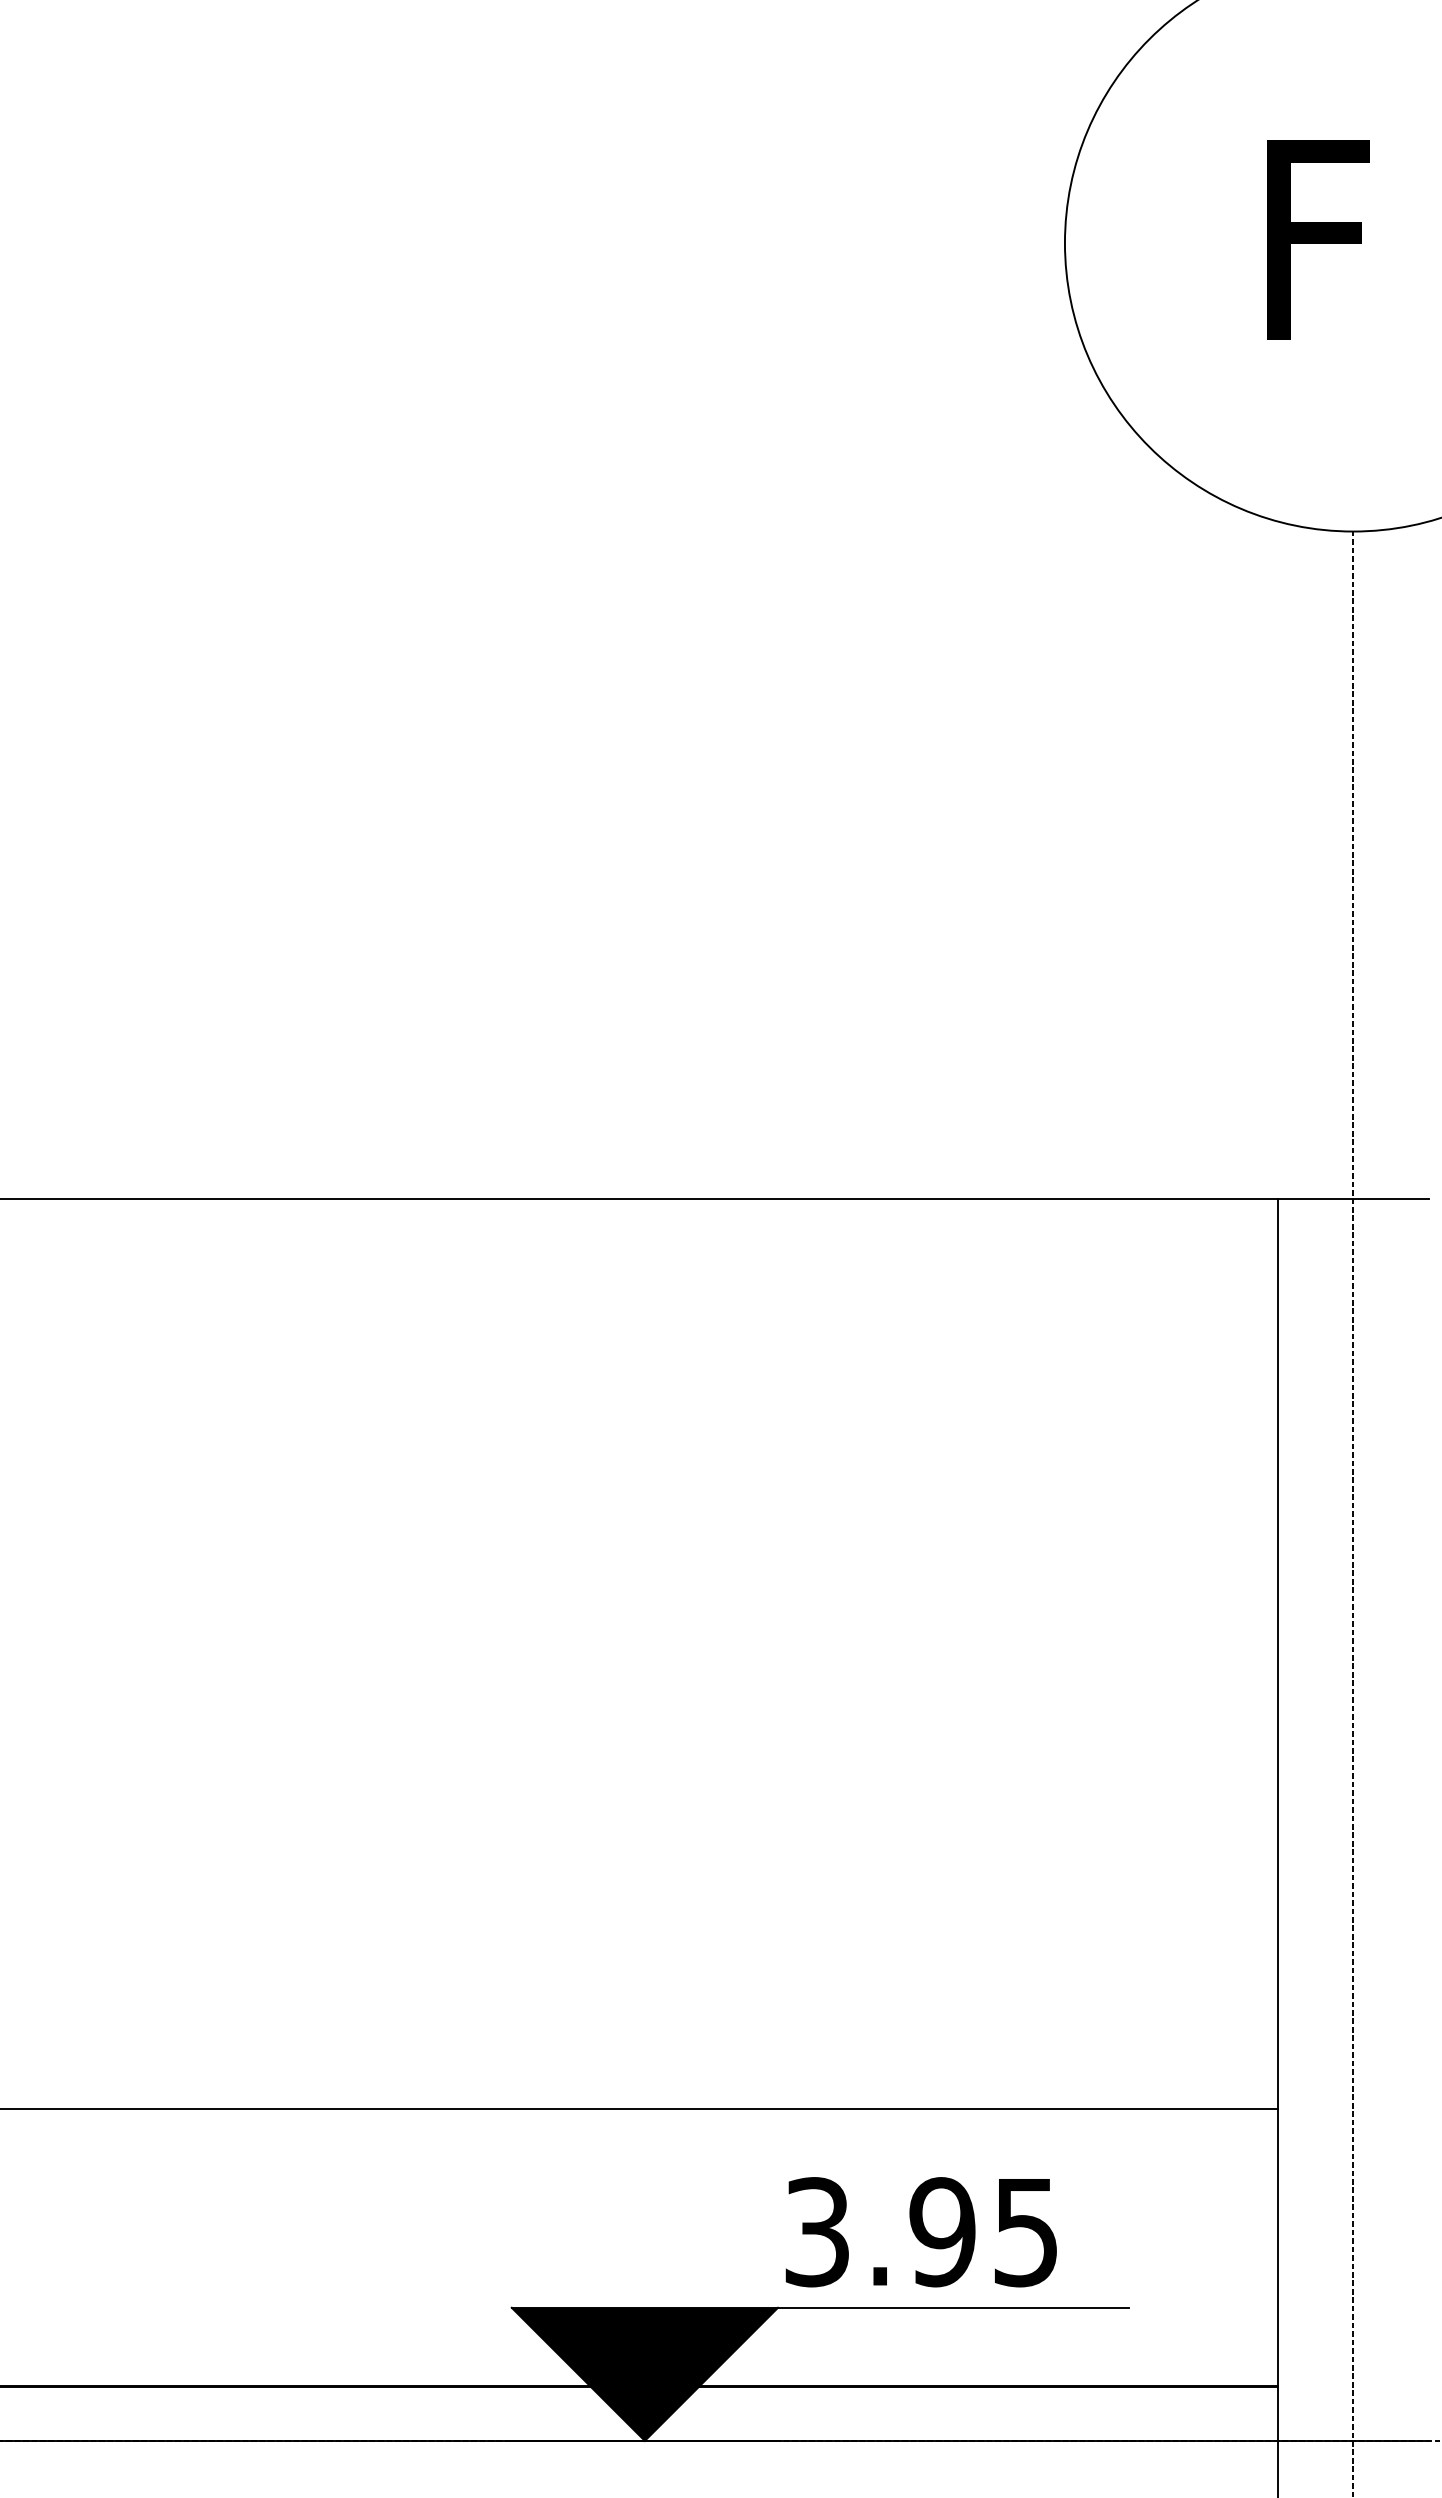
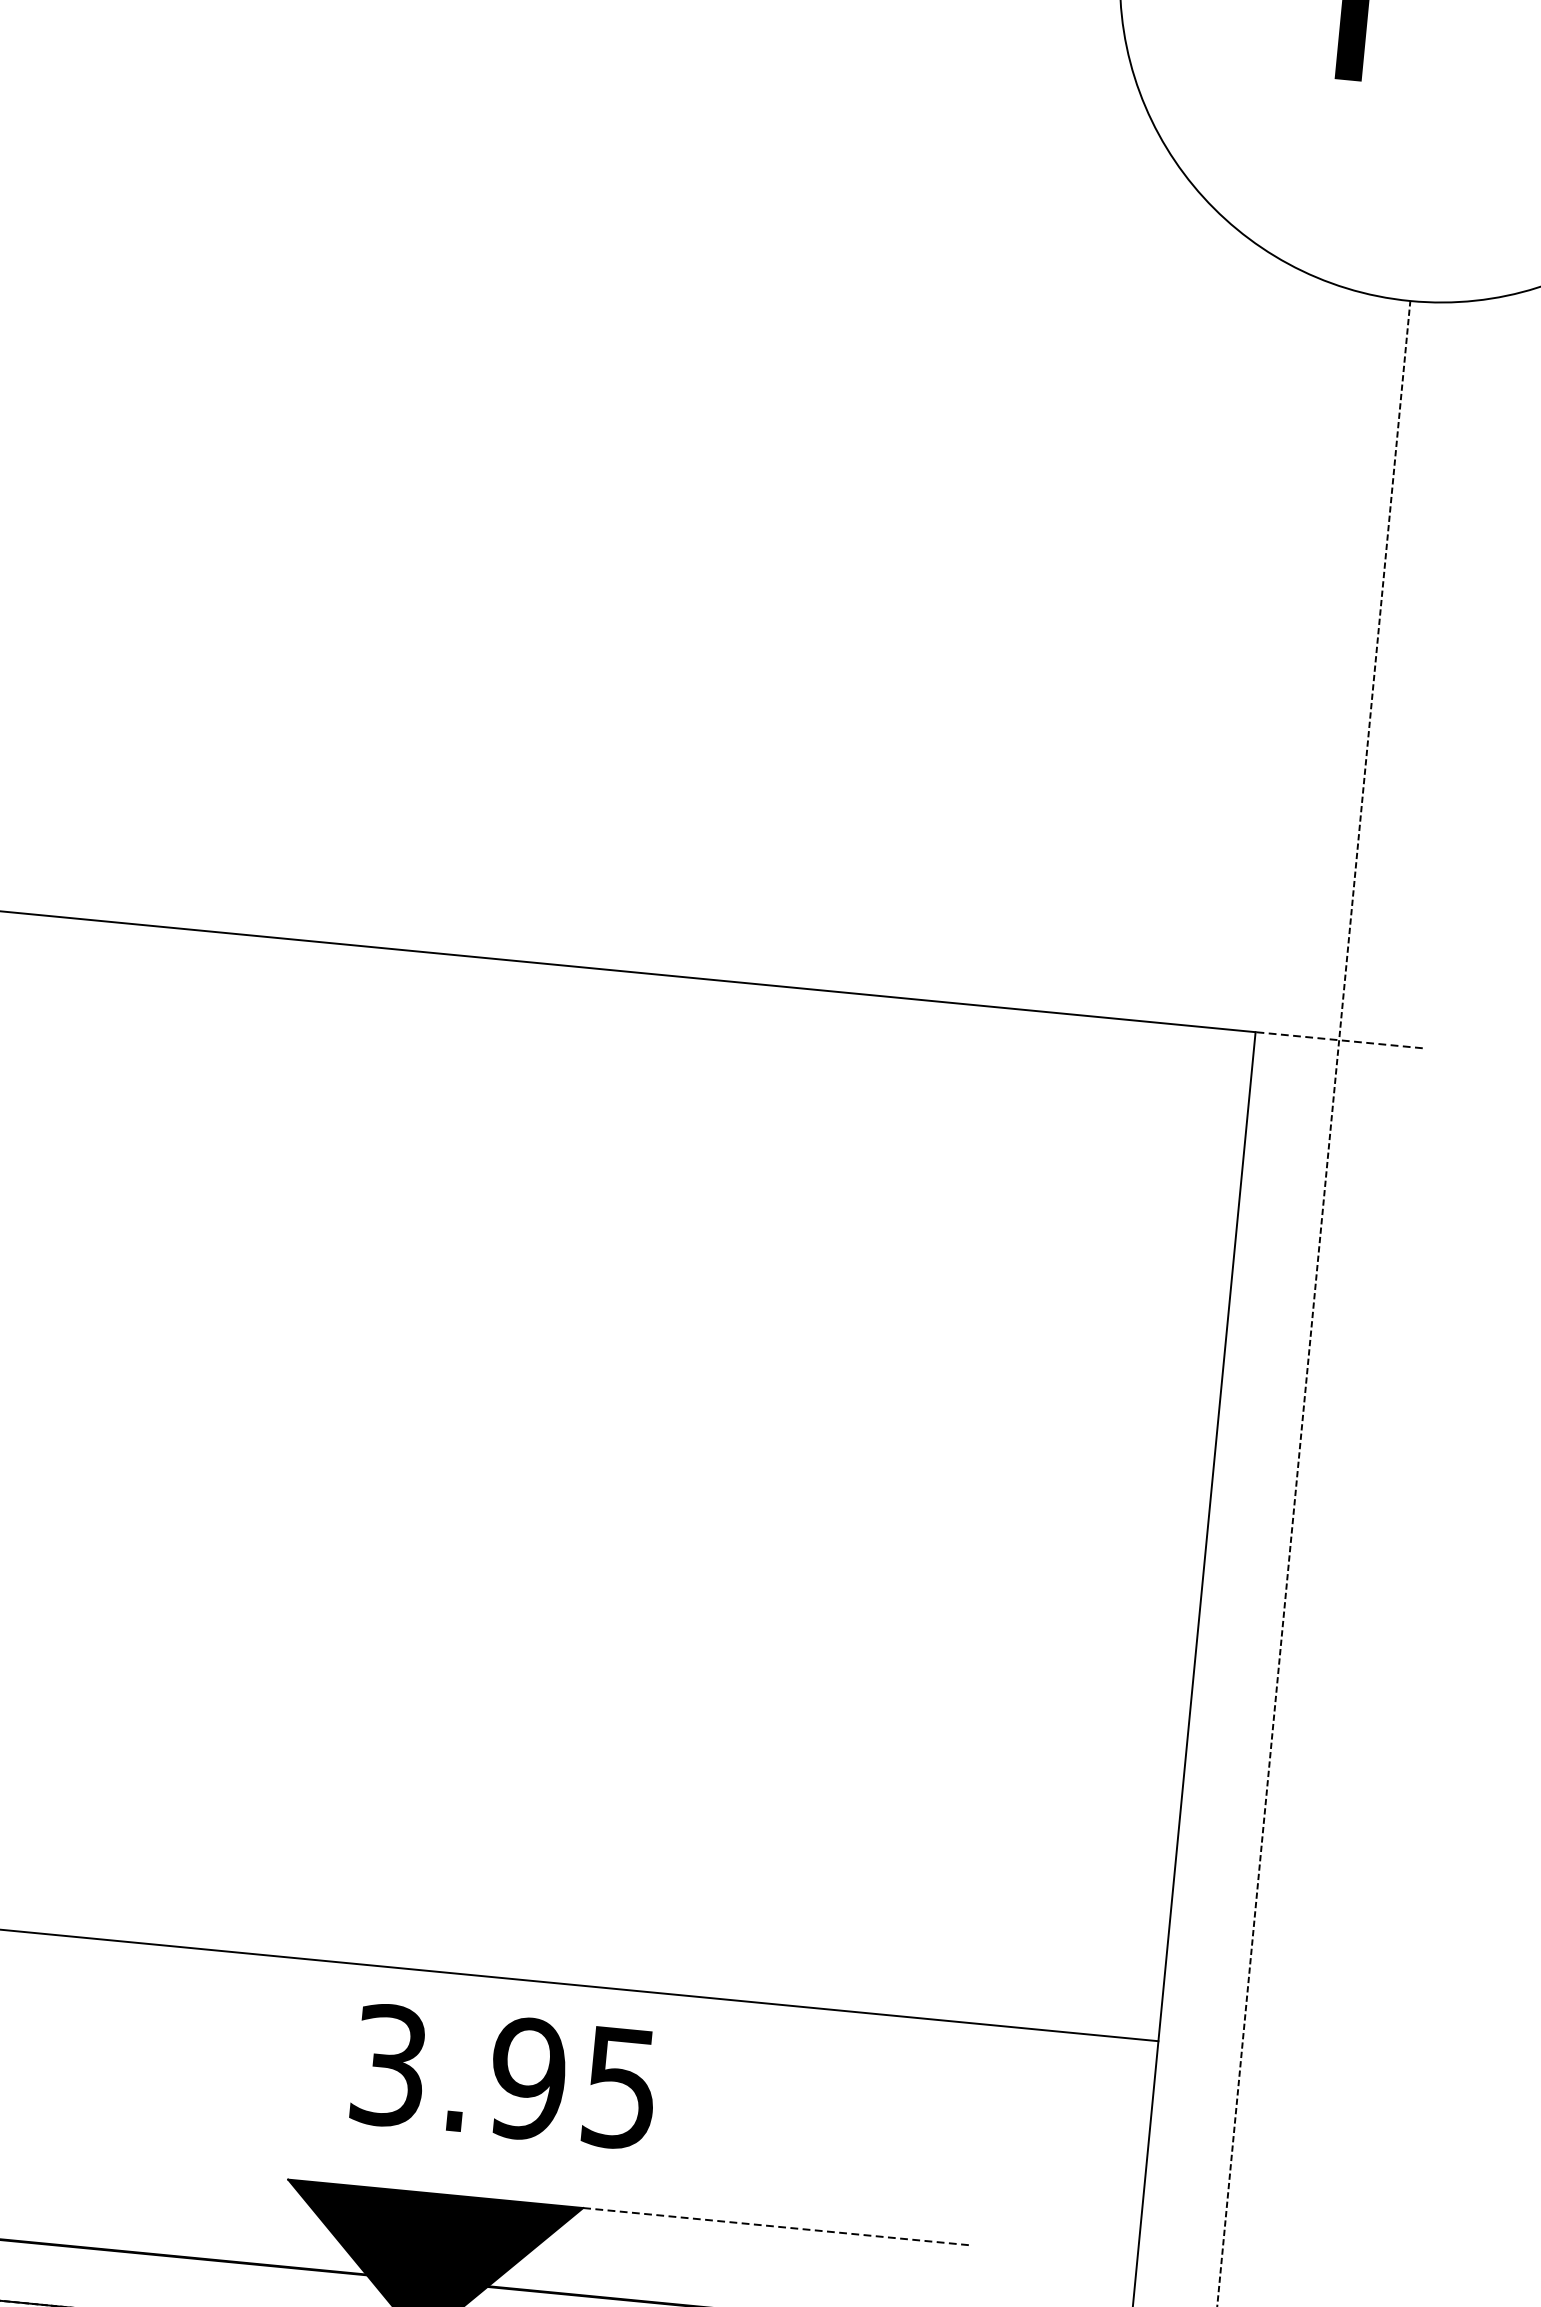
line: (1352, 1198) -> (1338, 1040), solid -> dashed
text: (920, 2232) -> (503, 2077), moved
line: (953, 2307) -> (777, 2226), solid -> dashed

